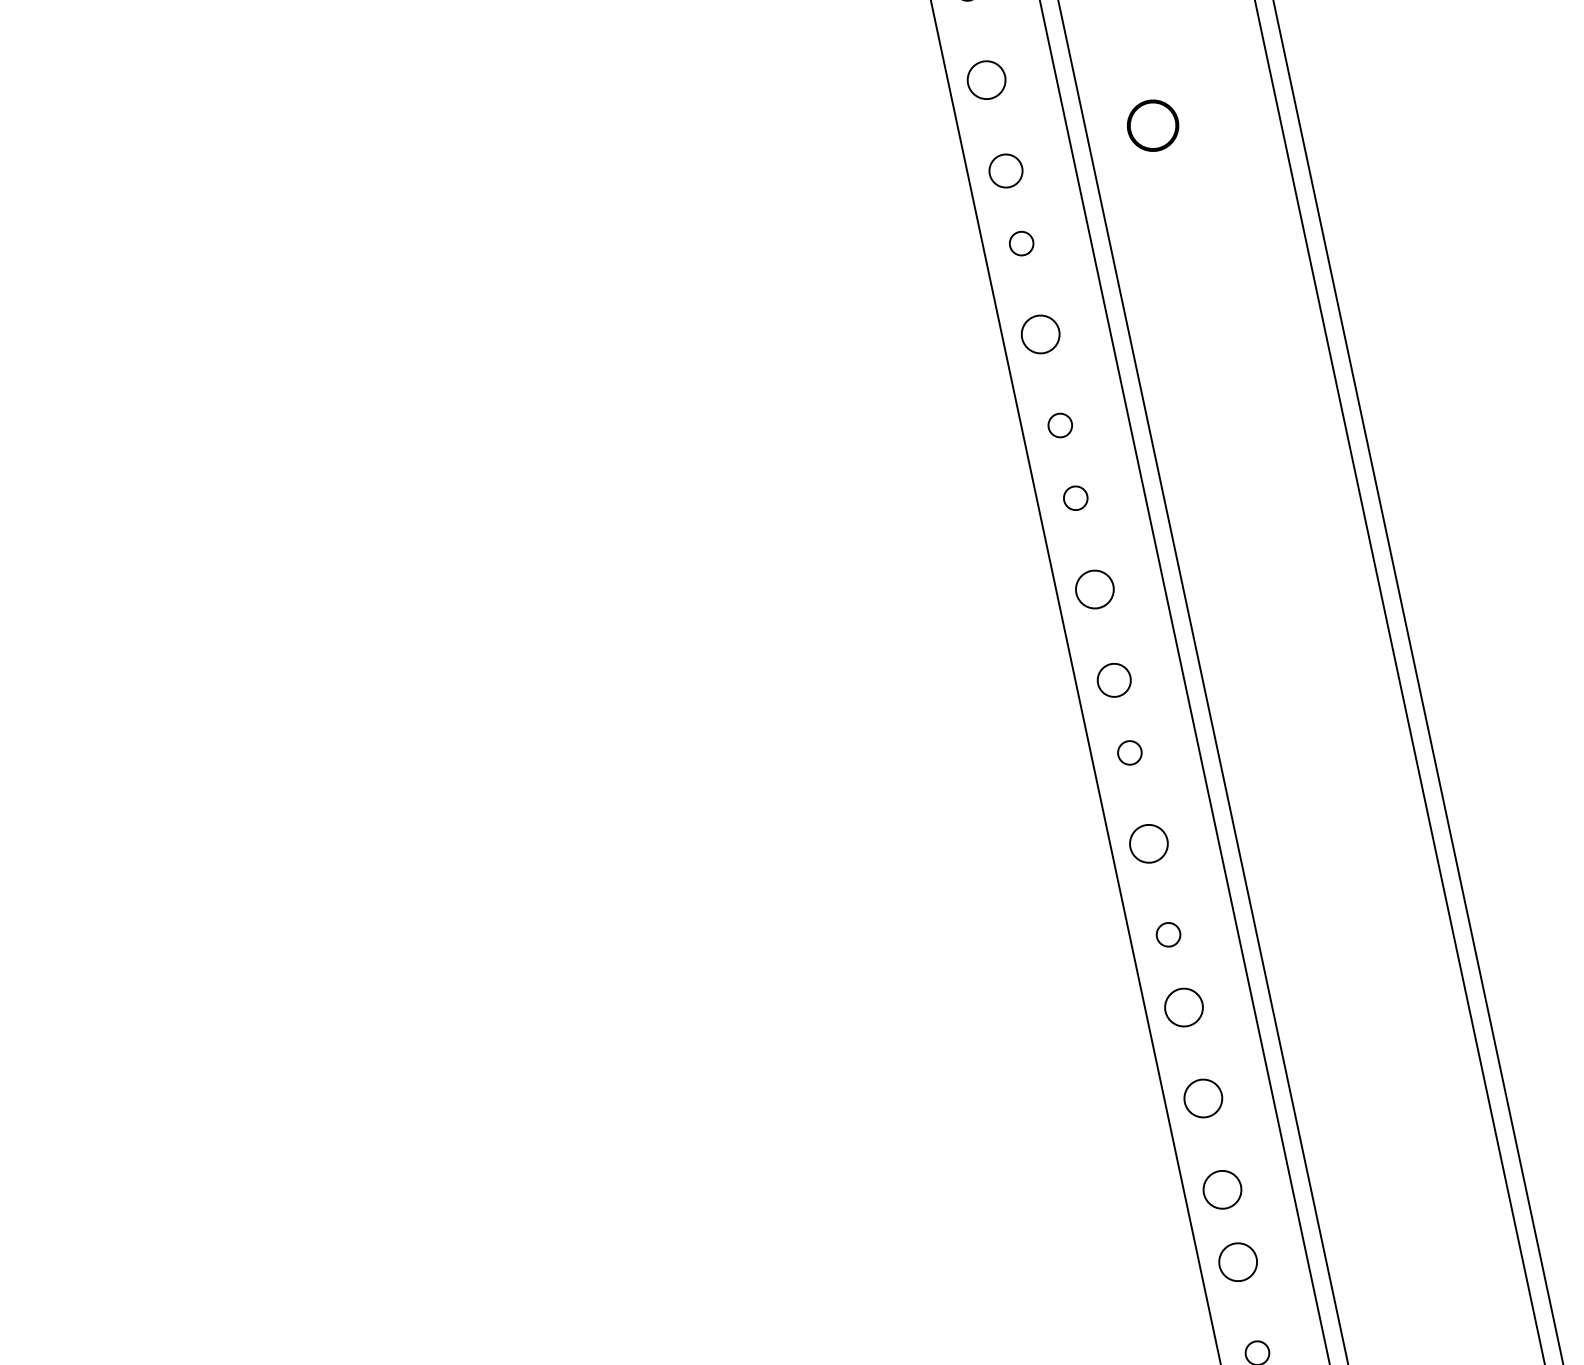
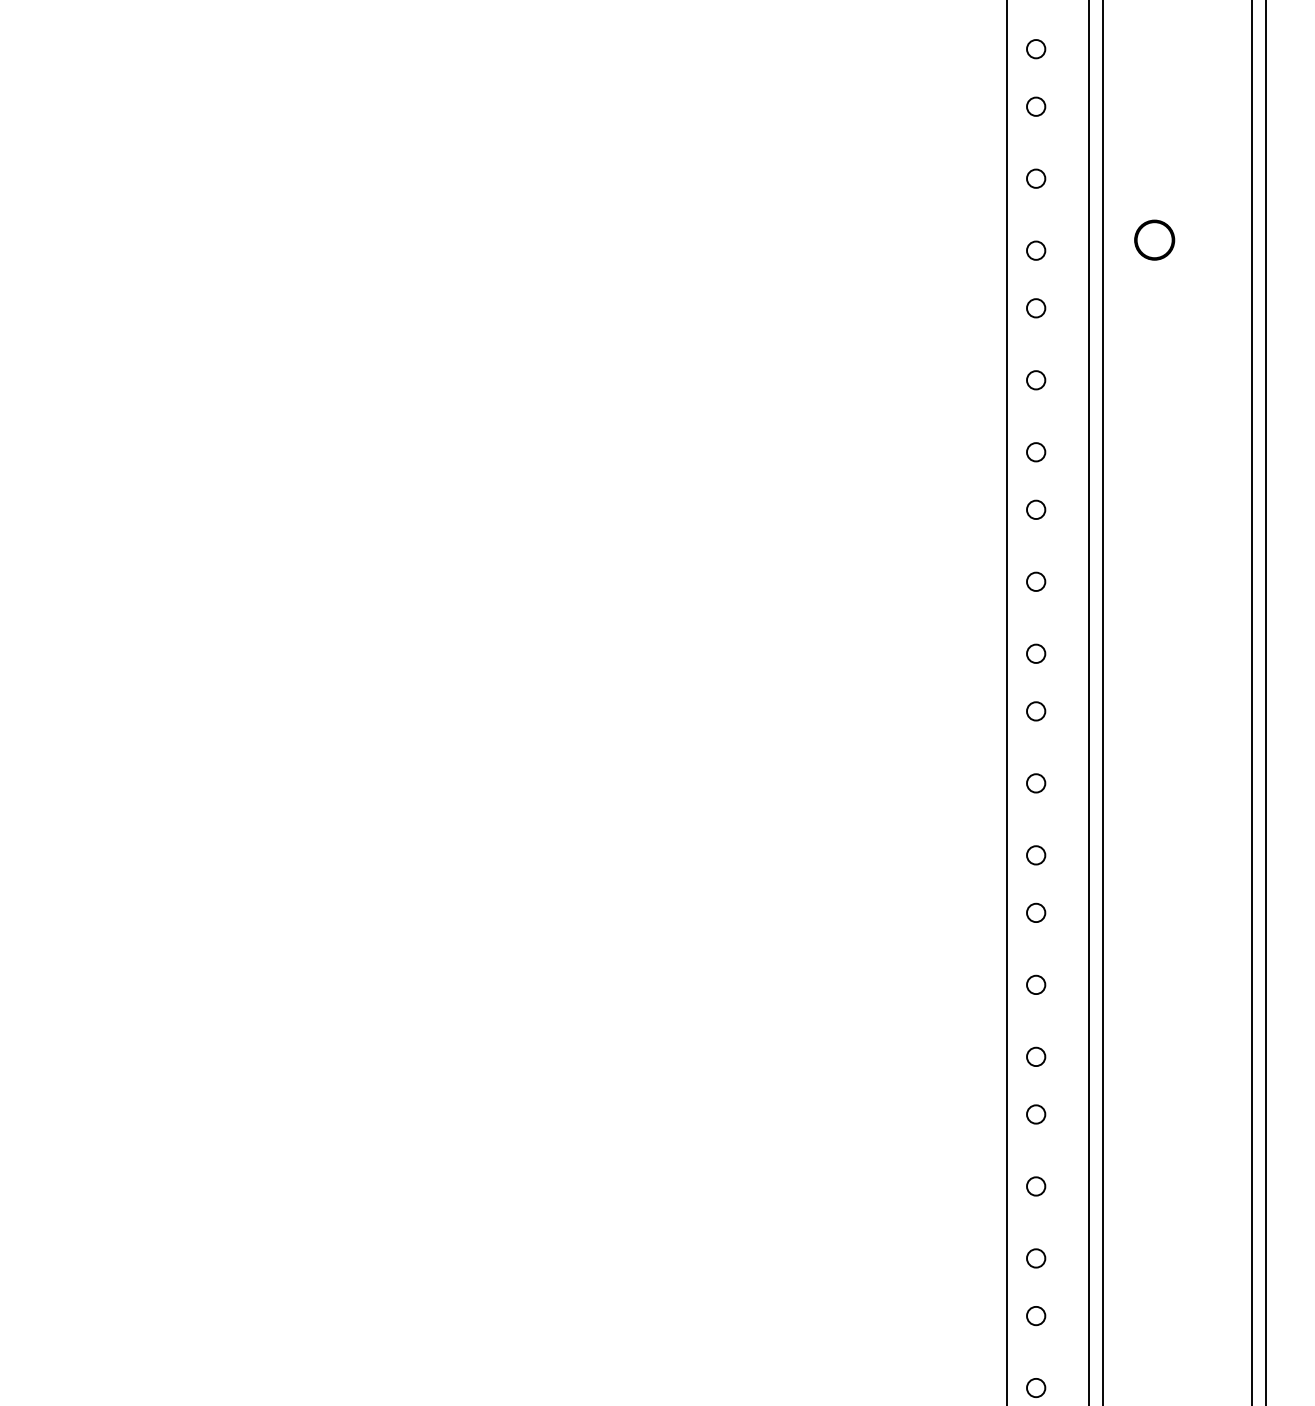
circle: (987, 79) -> (1036, 178), size x0.62
circle: (1006, 170) -> (1036, 250), size x0.71
circle: (1041, 334) -> (1036, 380), size x0.62
circle: (1095, 588) -> (1036, 581), size x0.62
circle: (1114, 679) -> (1036, 653), size x0.71
circle: (1149, 843) -> (1036, 783), size x0.62
circle: (1184, 1006) -> (1036, 912), size x0.62
circle: (1203, 1097) -> (1036, 984), size x0.62
circle: (1223, 1188) -> (1036, 1056), size x0.62
circle: (1238, 1262) -> (1036, 1114), size x0.62

